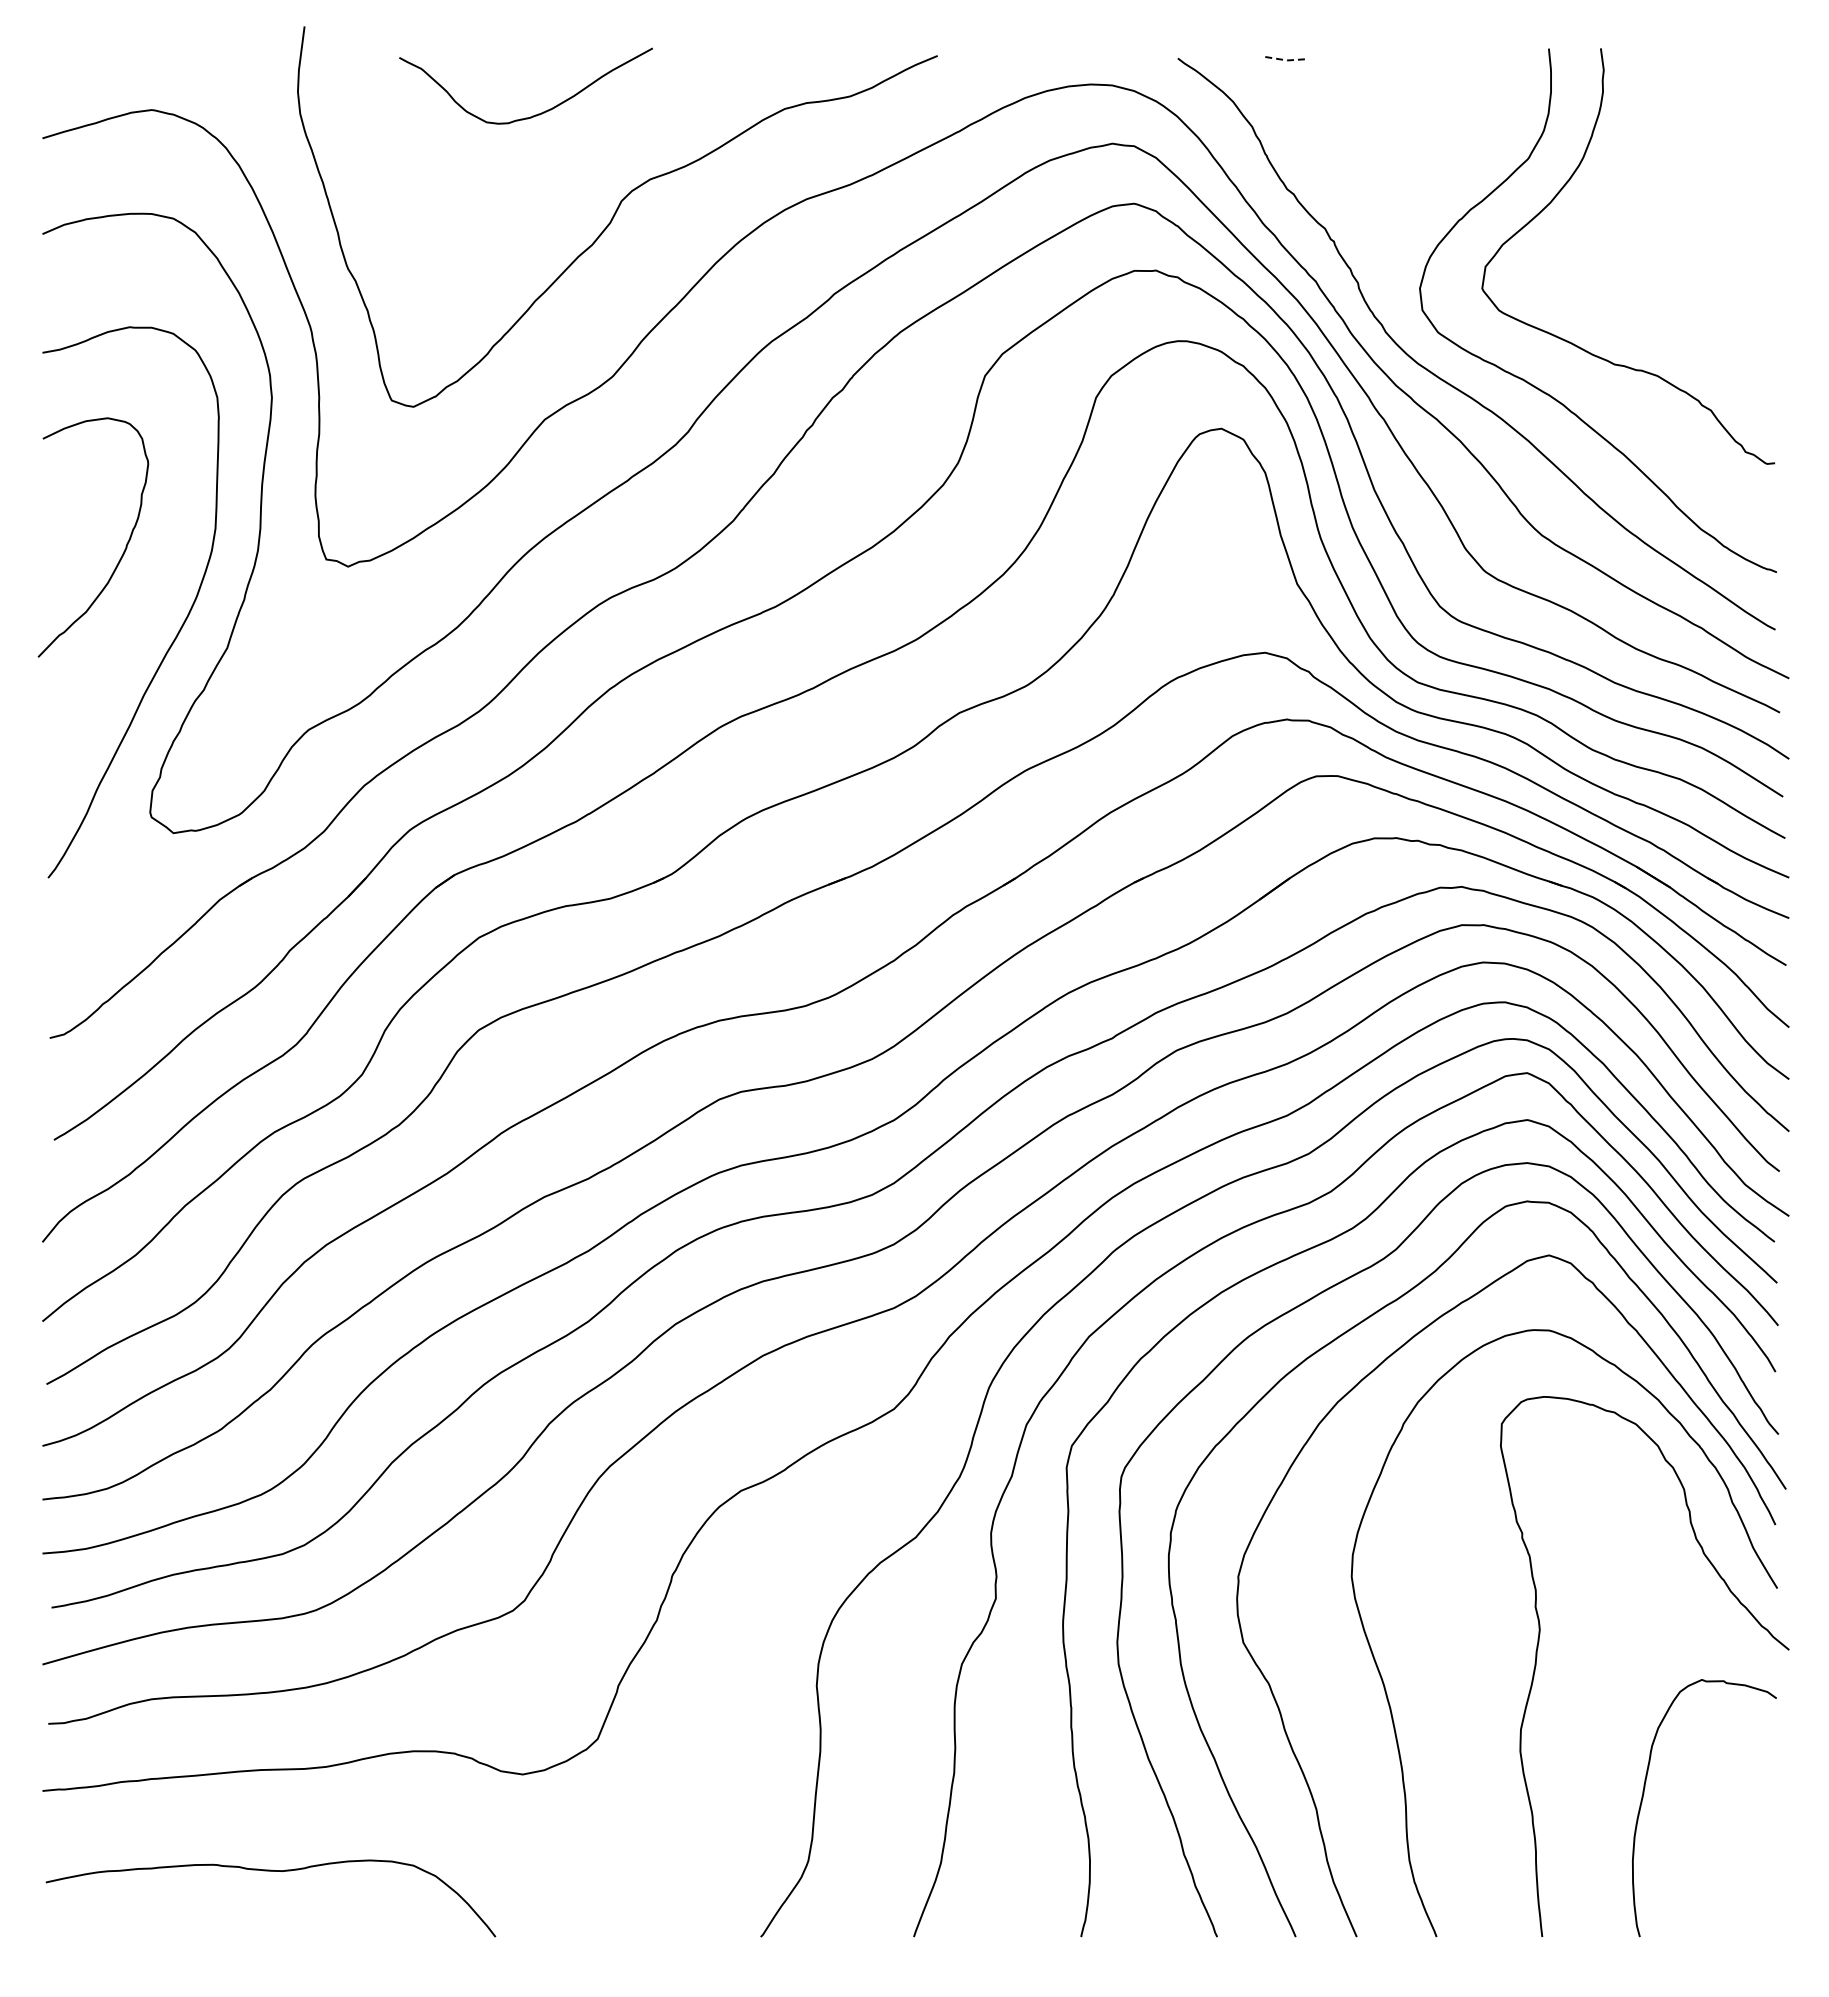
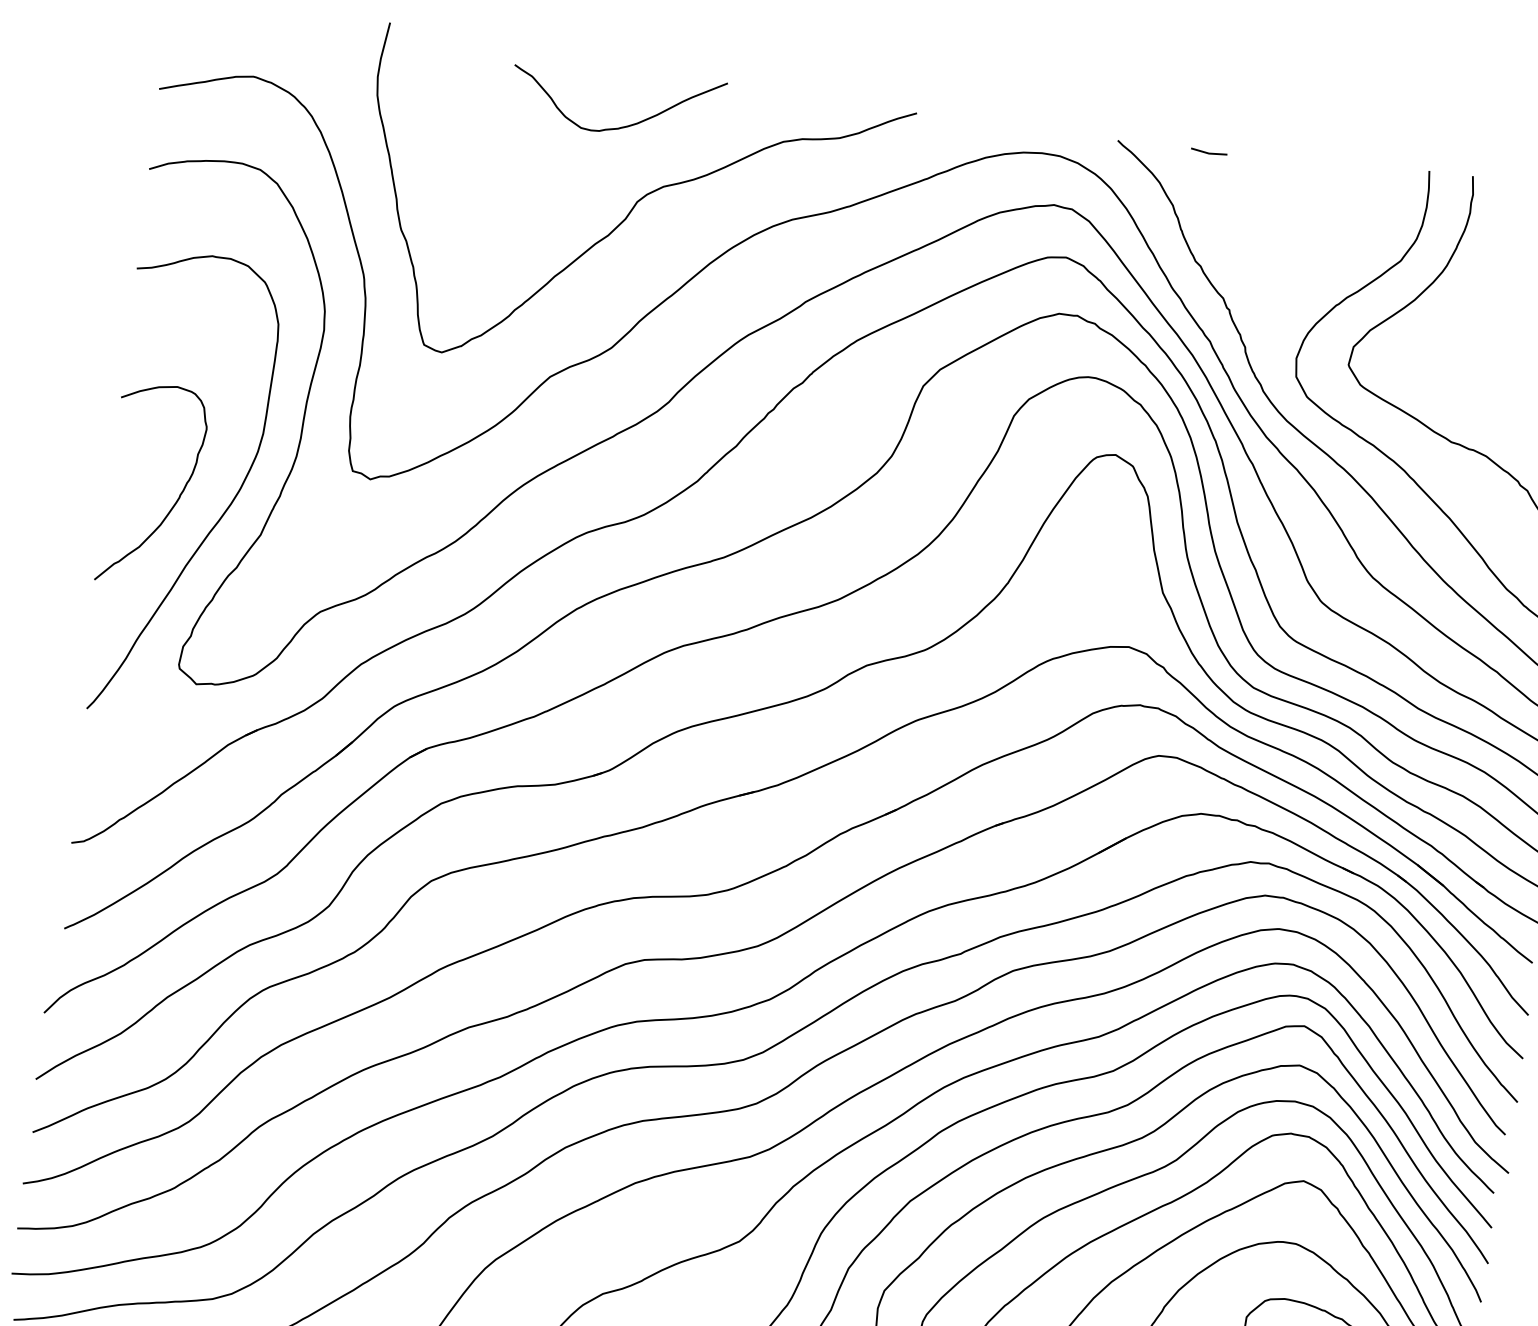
line: (1287, 60) -> (1209, 153), dashed -> solid
curve: (535, 114) -> (622, 126), moved
curve: (123, 551) -> (176, 500), moved

